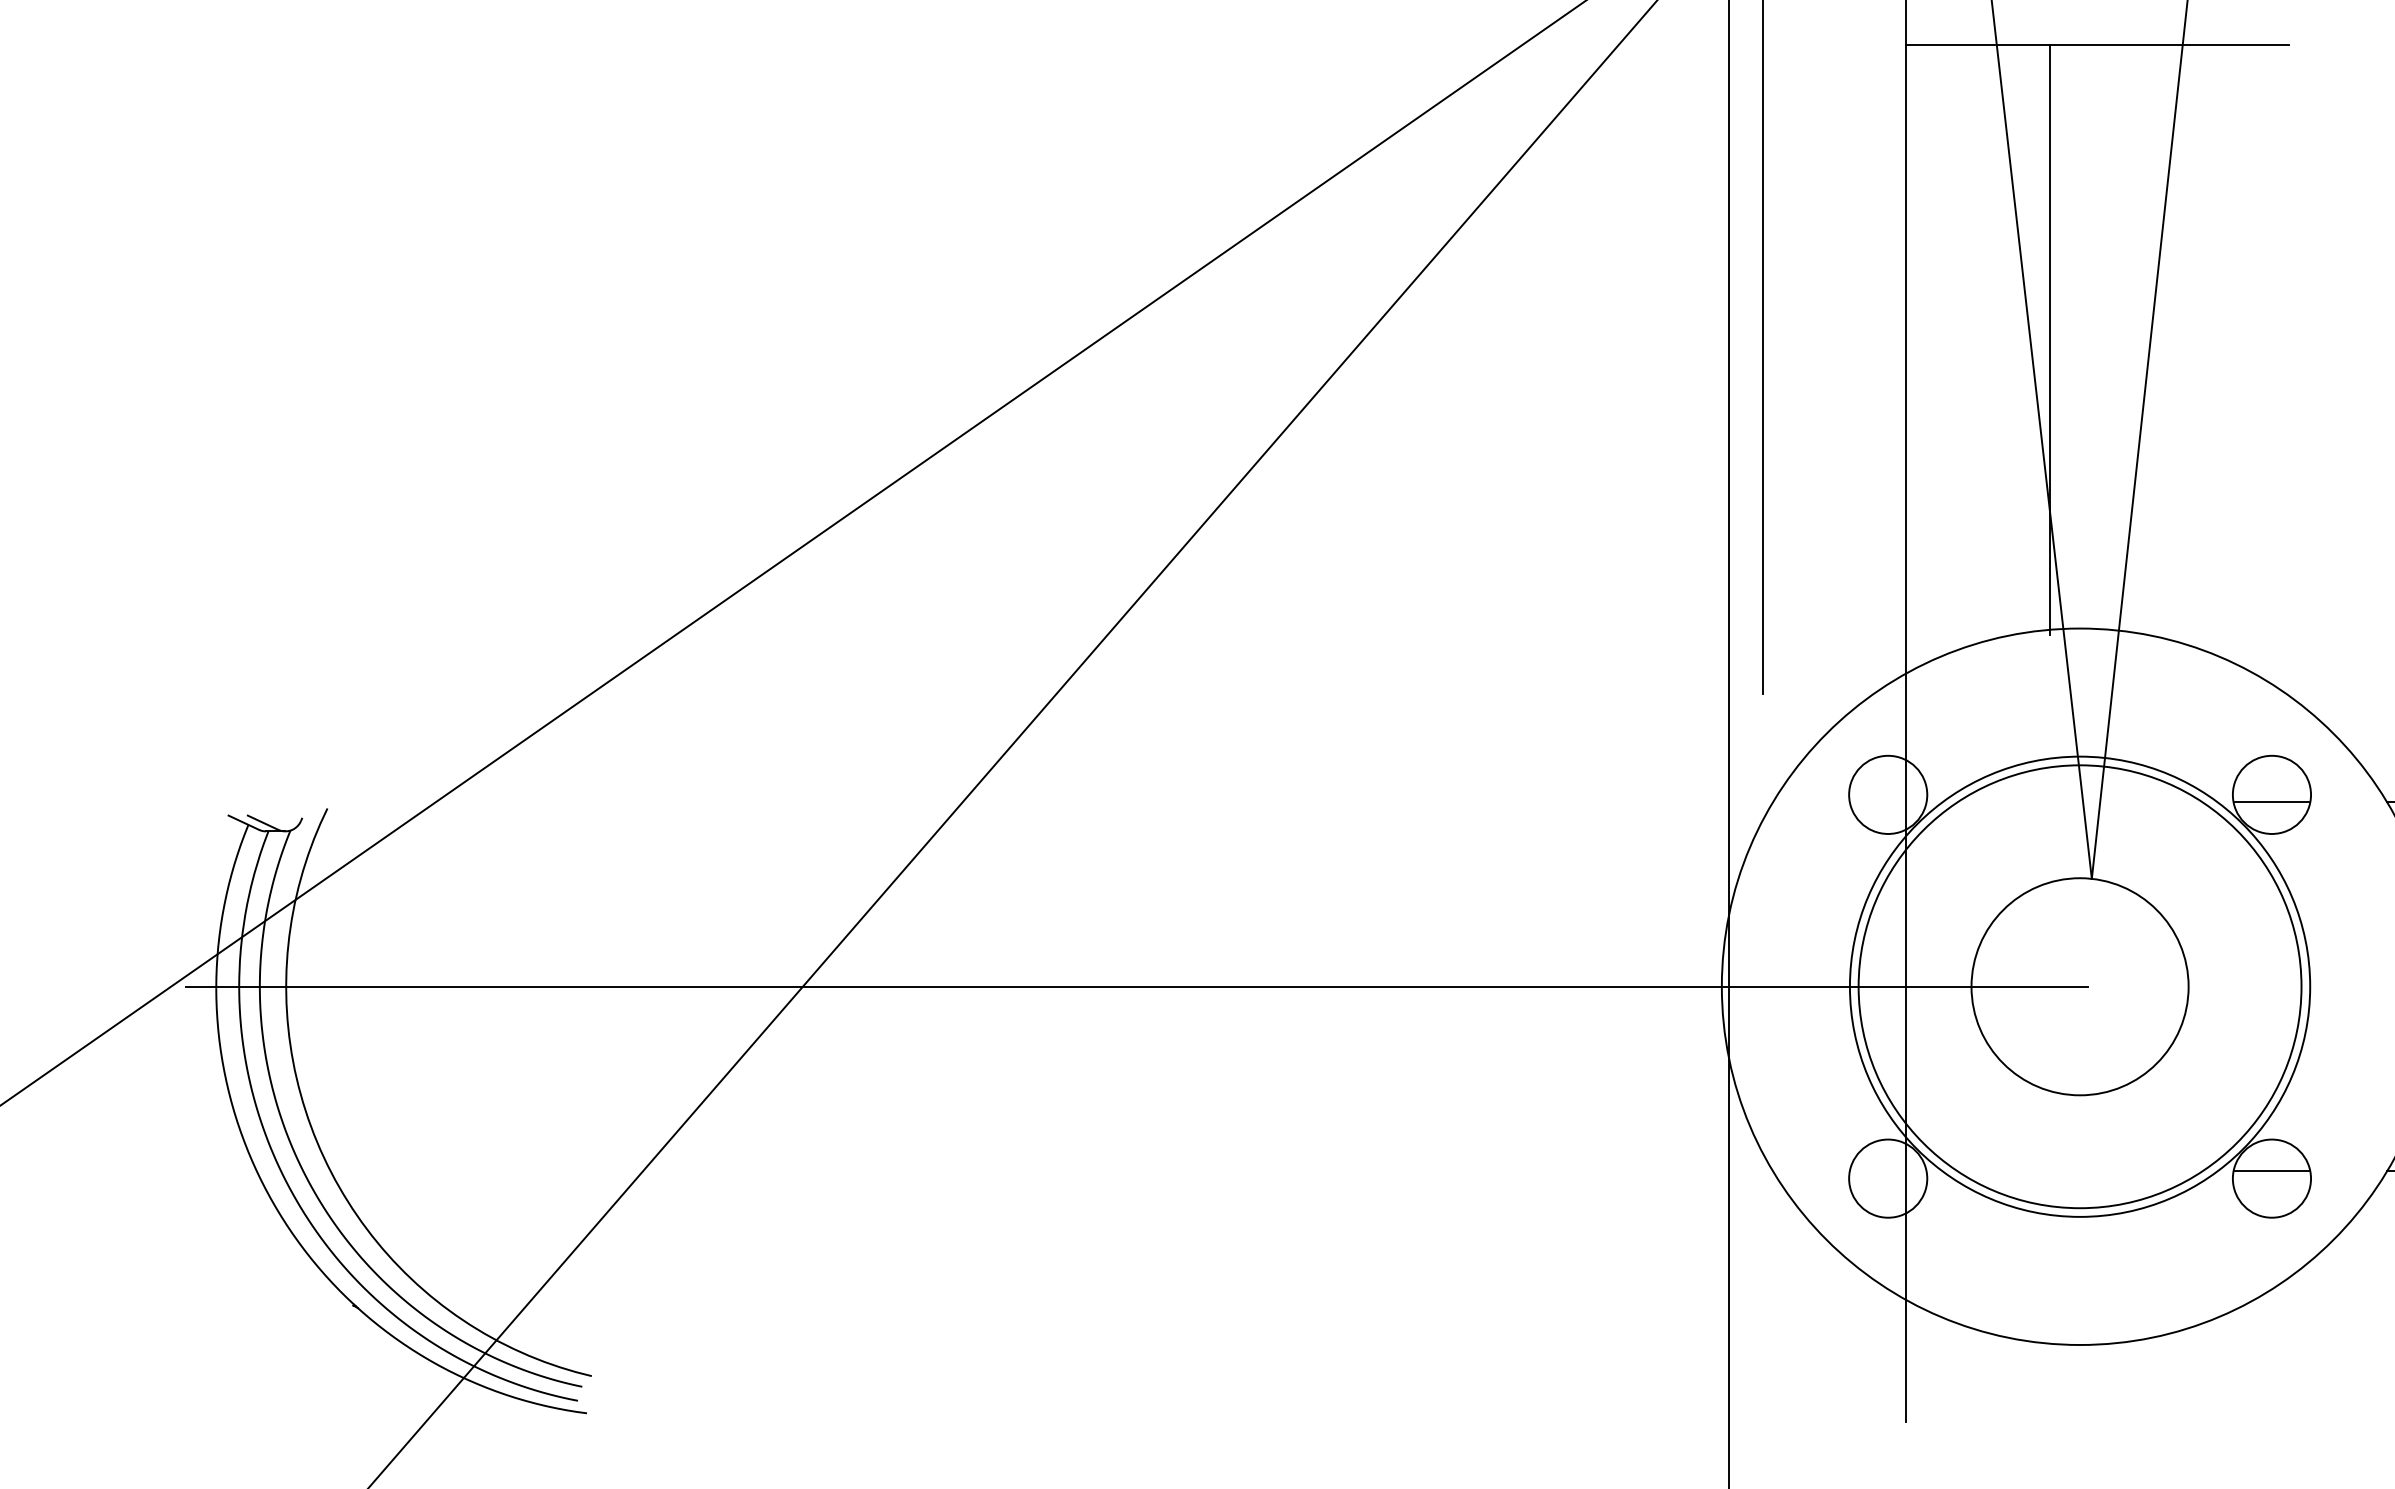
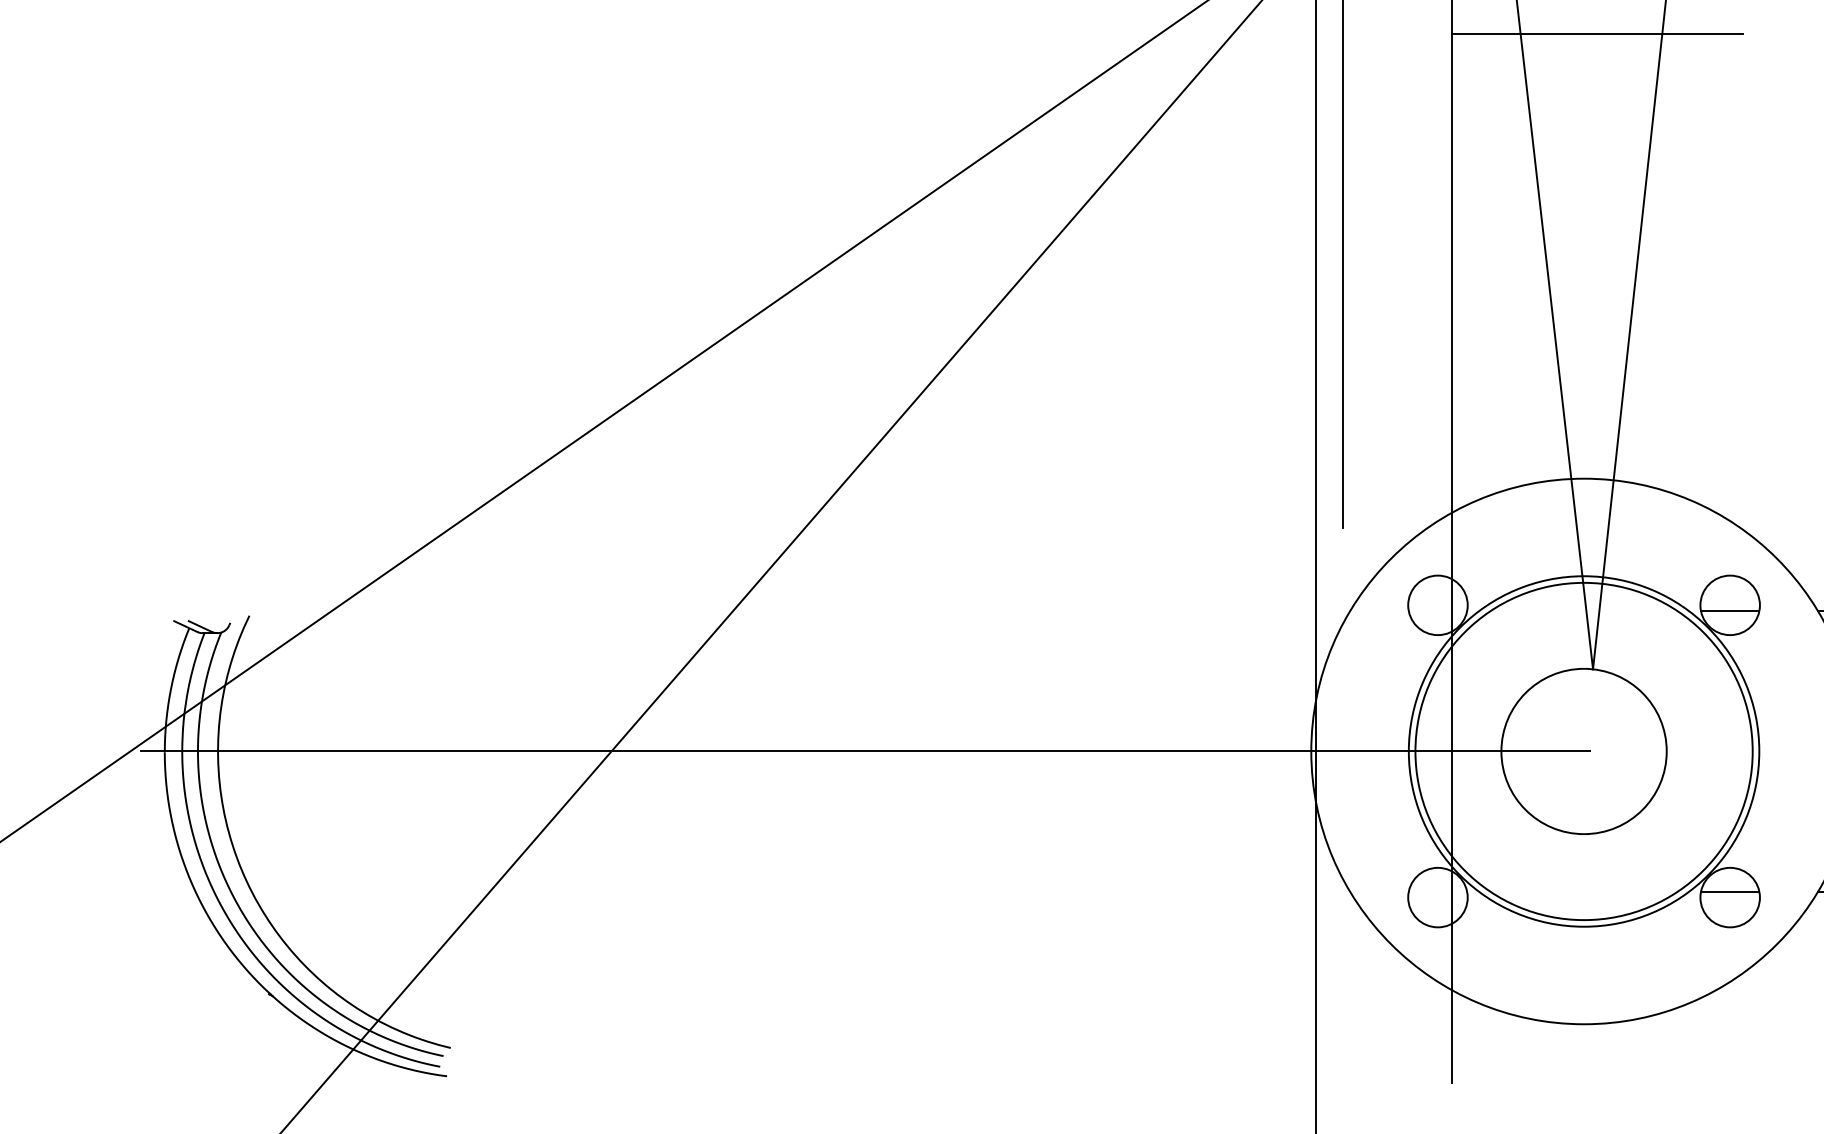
line: (2049, 339) -> (1560, 258), removed

